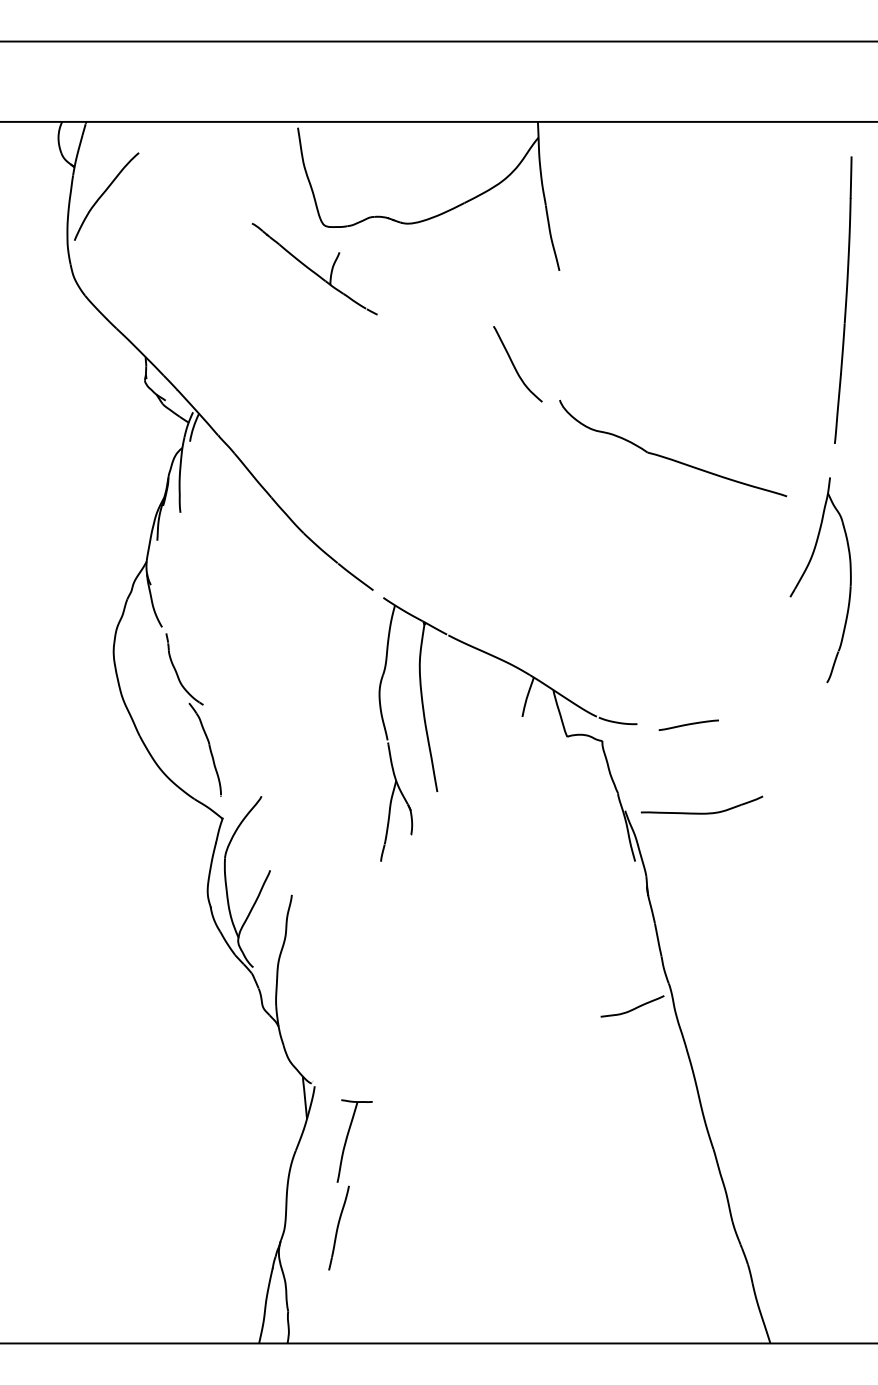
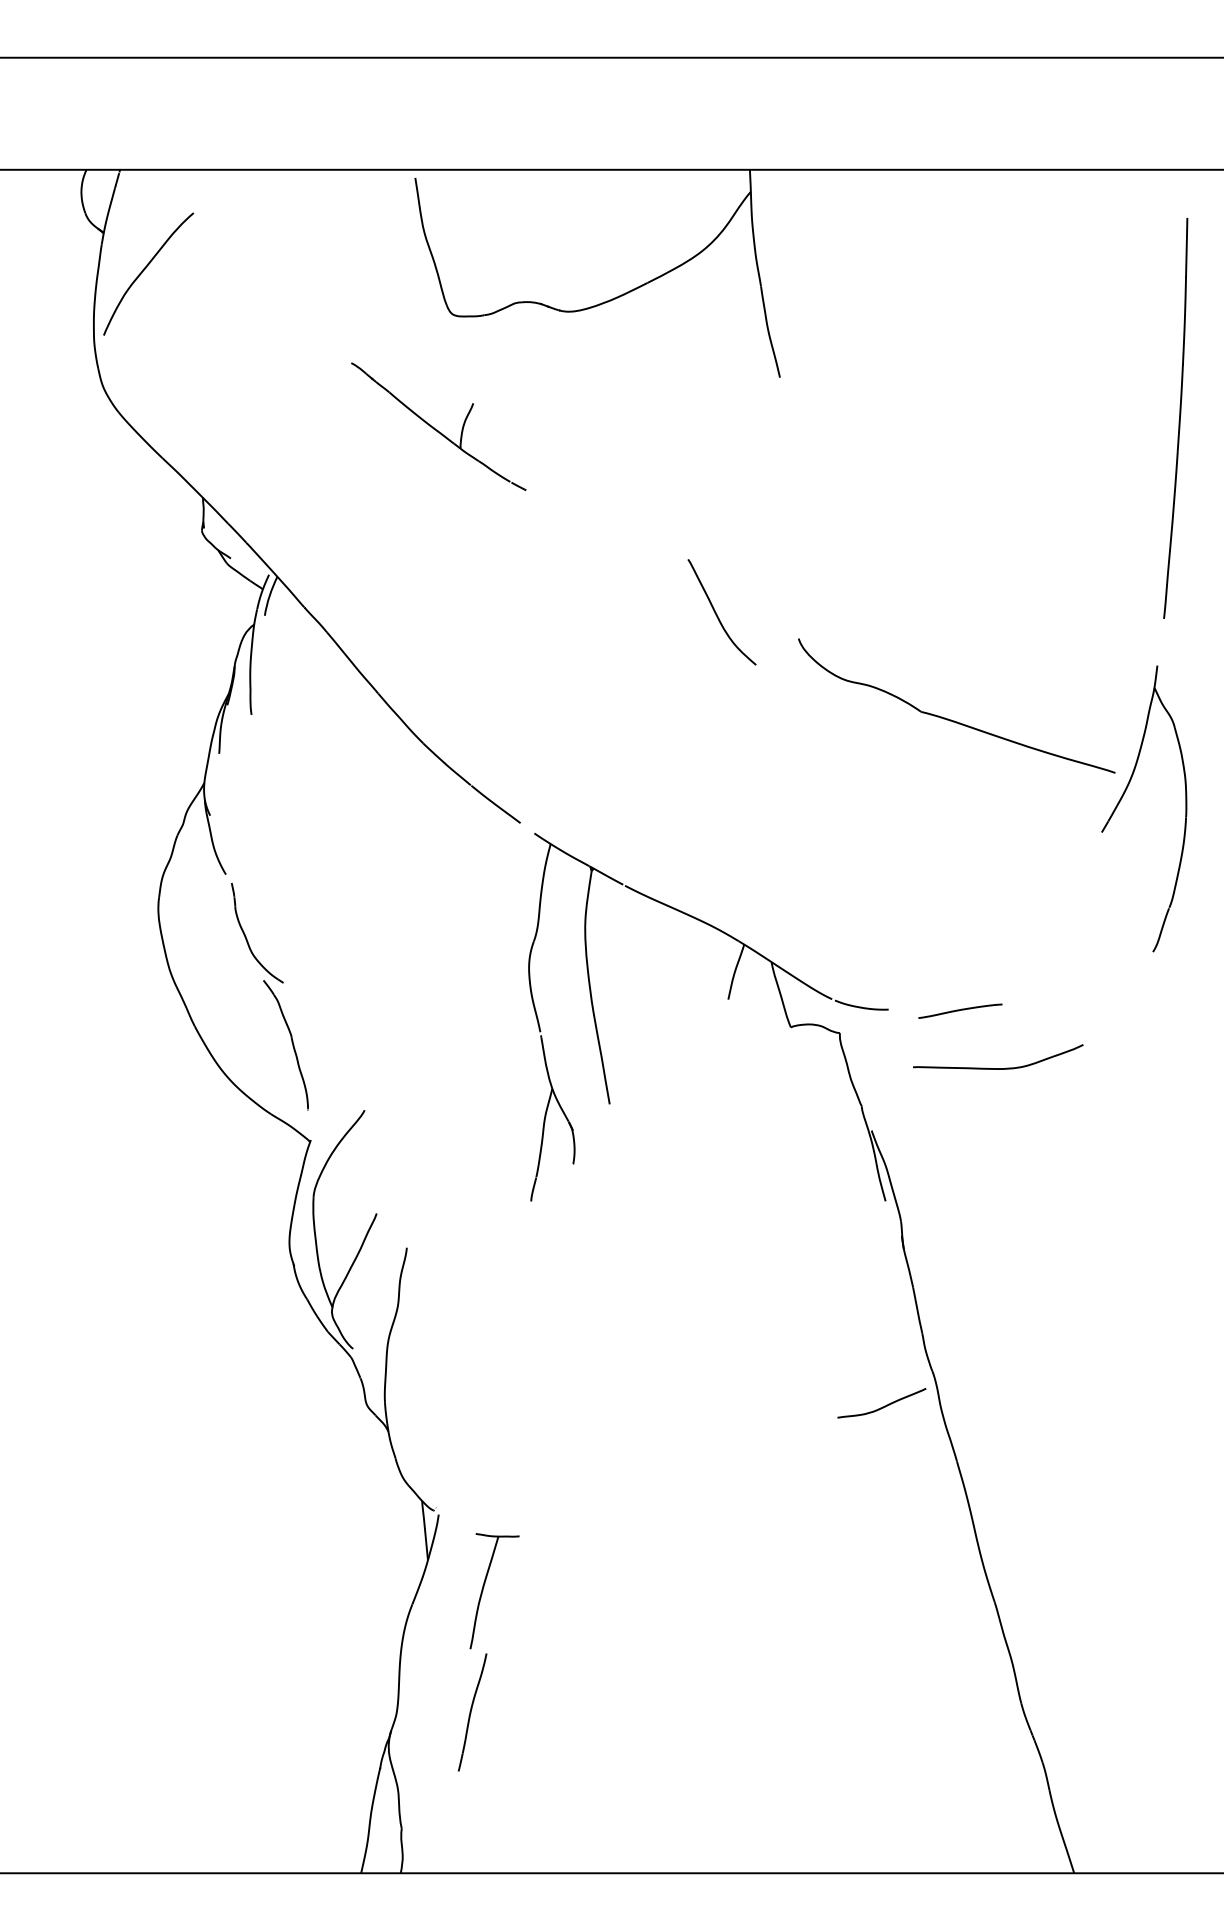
part: (314, 268) -> (438, 425), moved
curve: (515, 366) -> (718, 615), moved
part: (671, 458) -> (954, 720), moved
part: (701, 812) -> (997, 1067), moved

